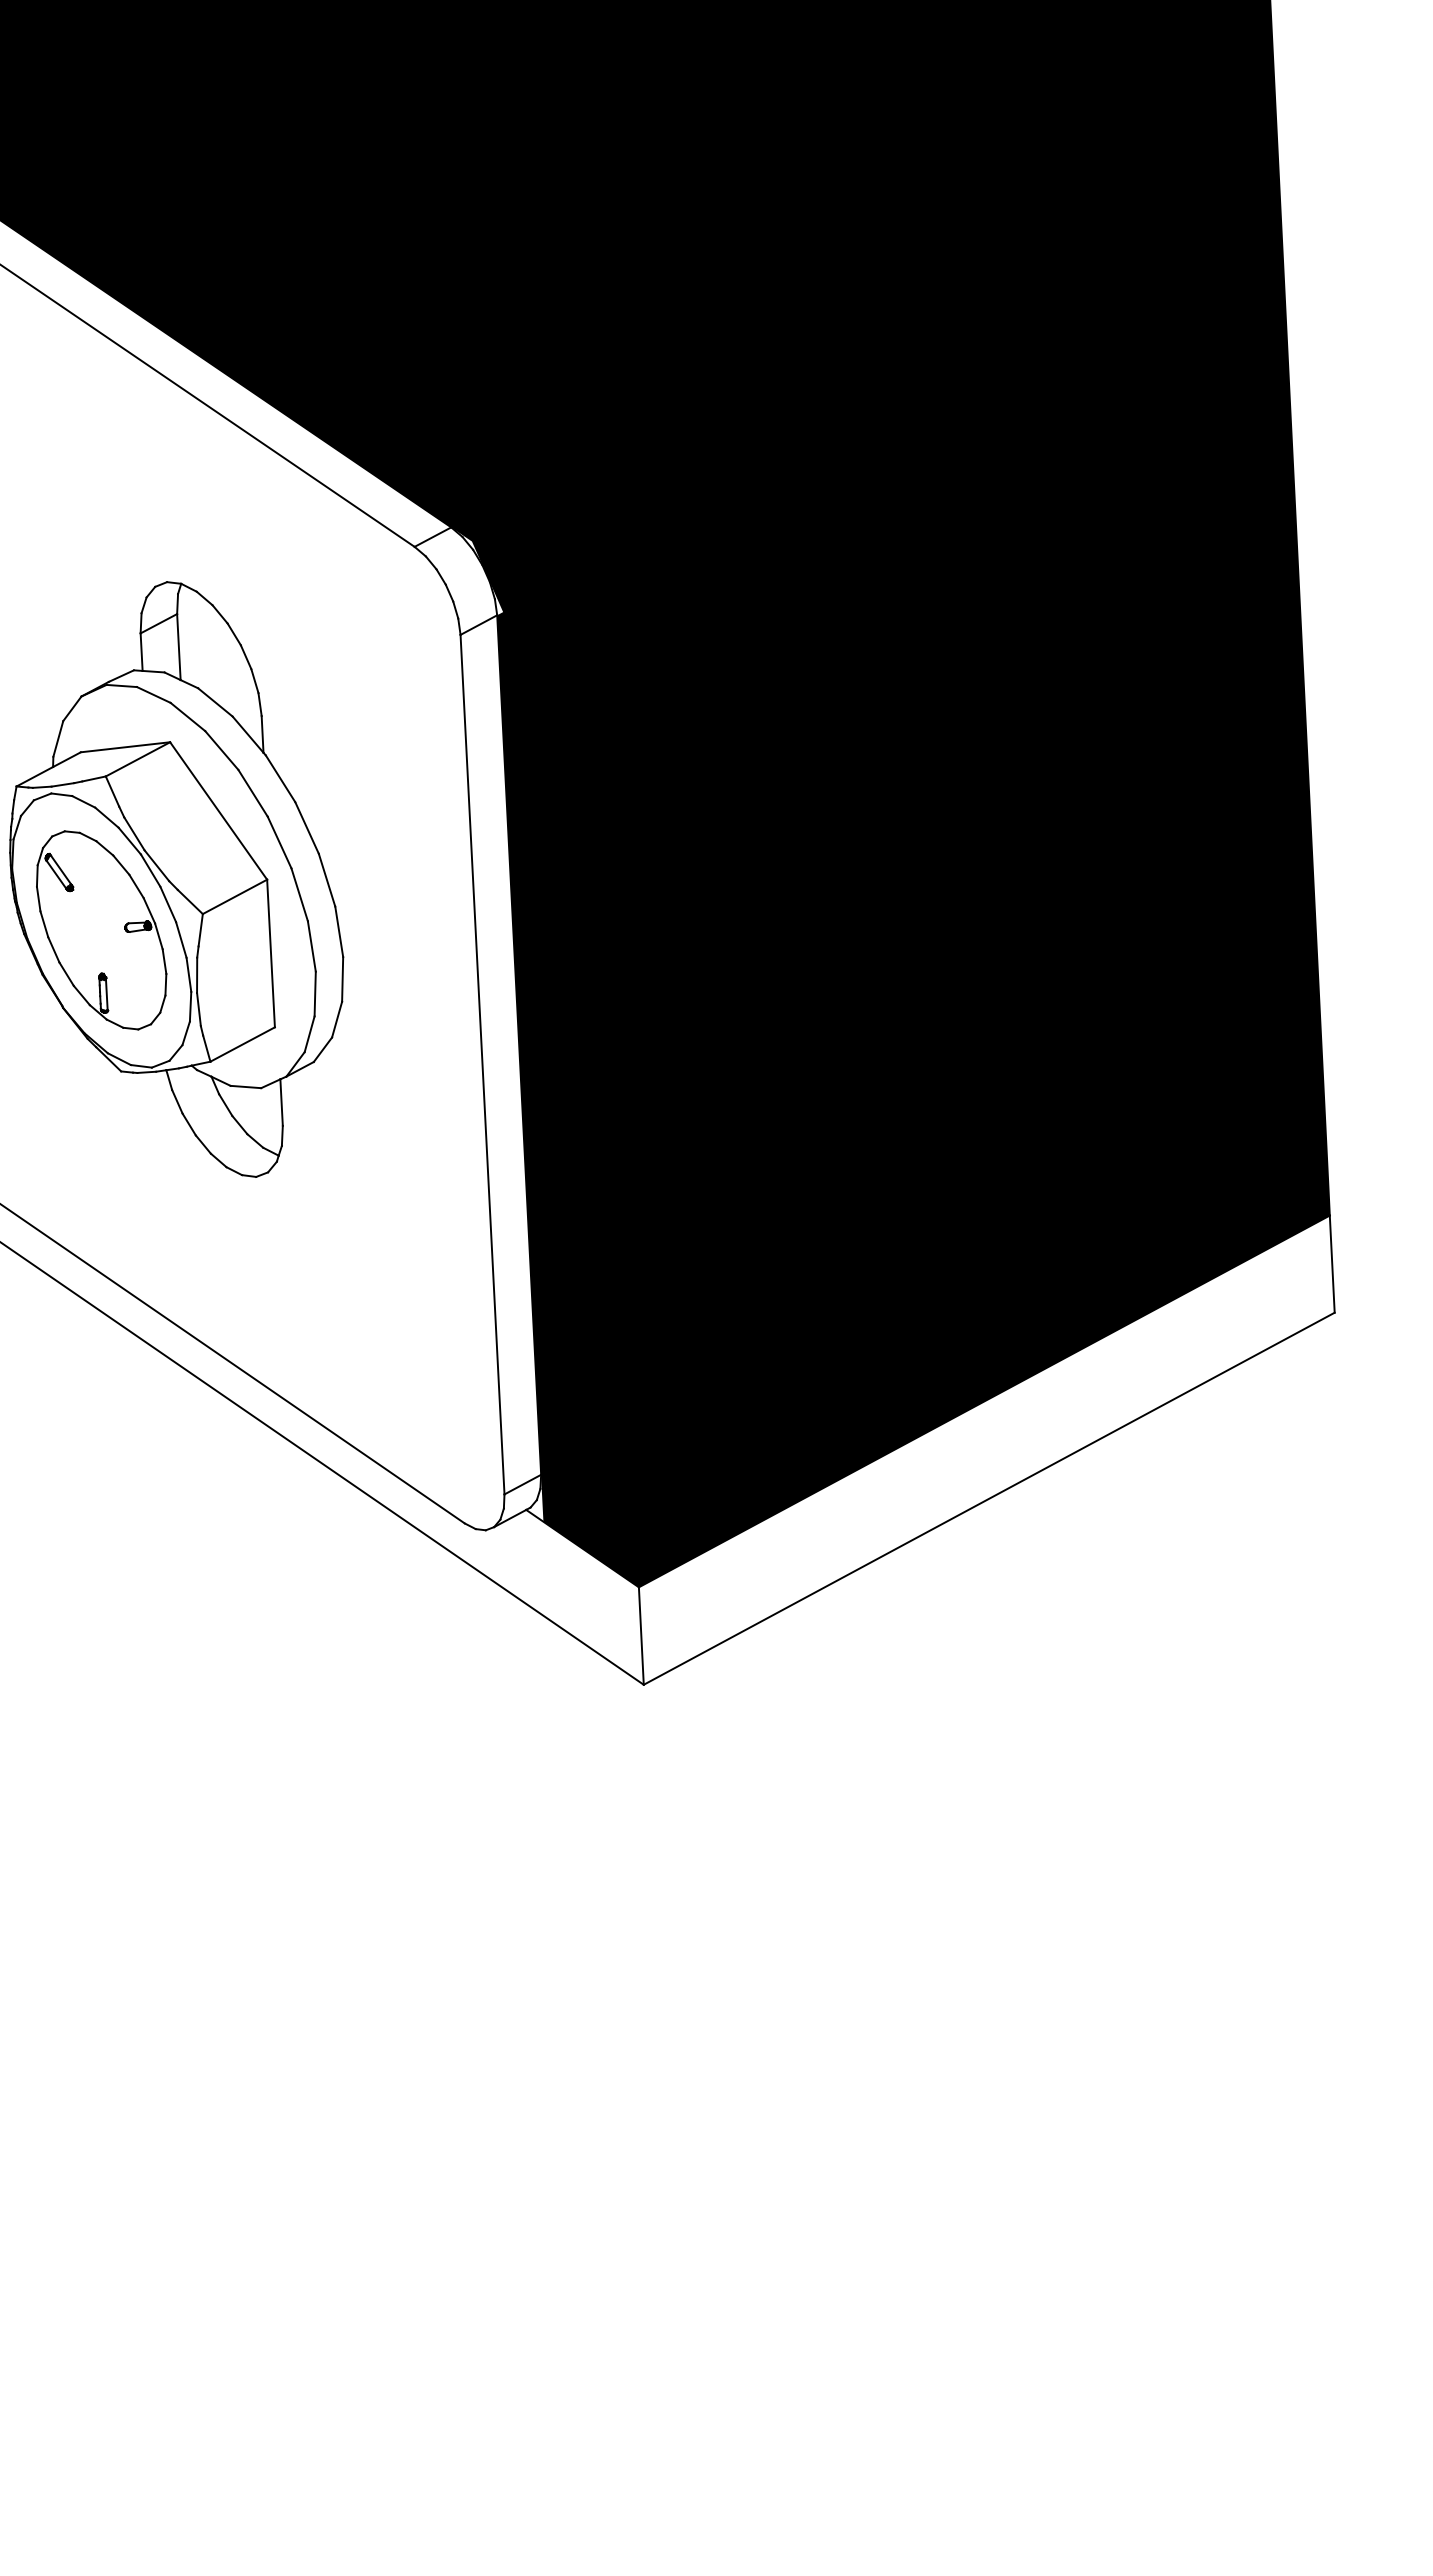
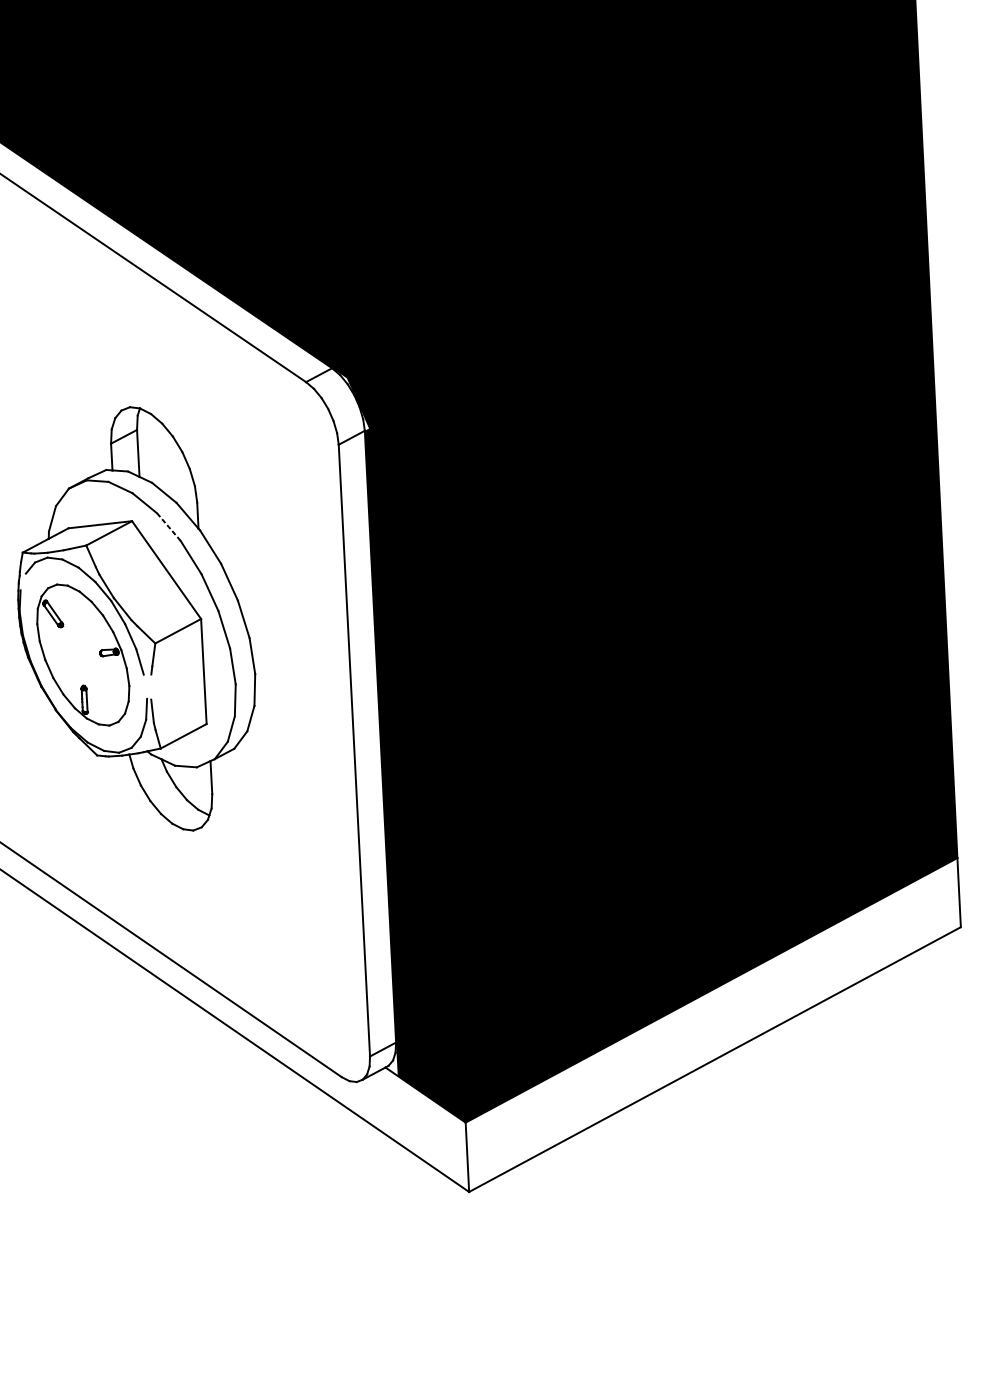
line: (221, 750) -> (168, 527), solid -> dashed
line: (16, 827) -> (22, 581), removed
line: (188, 974) -> (145, 686), removed
line: (197, 974) -> (151, 686), removed

